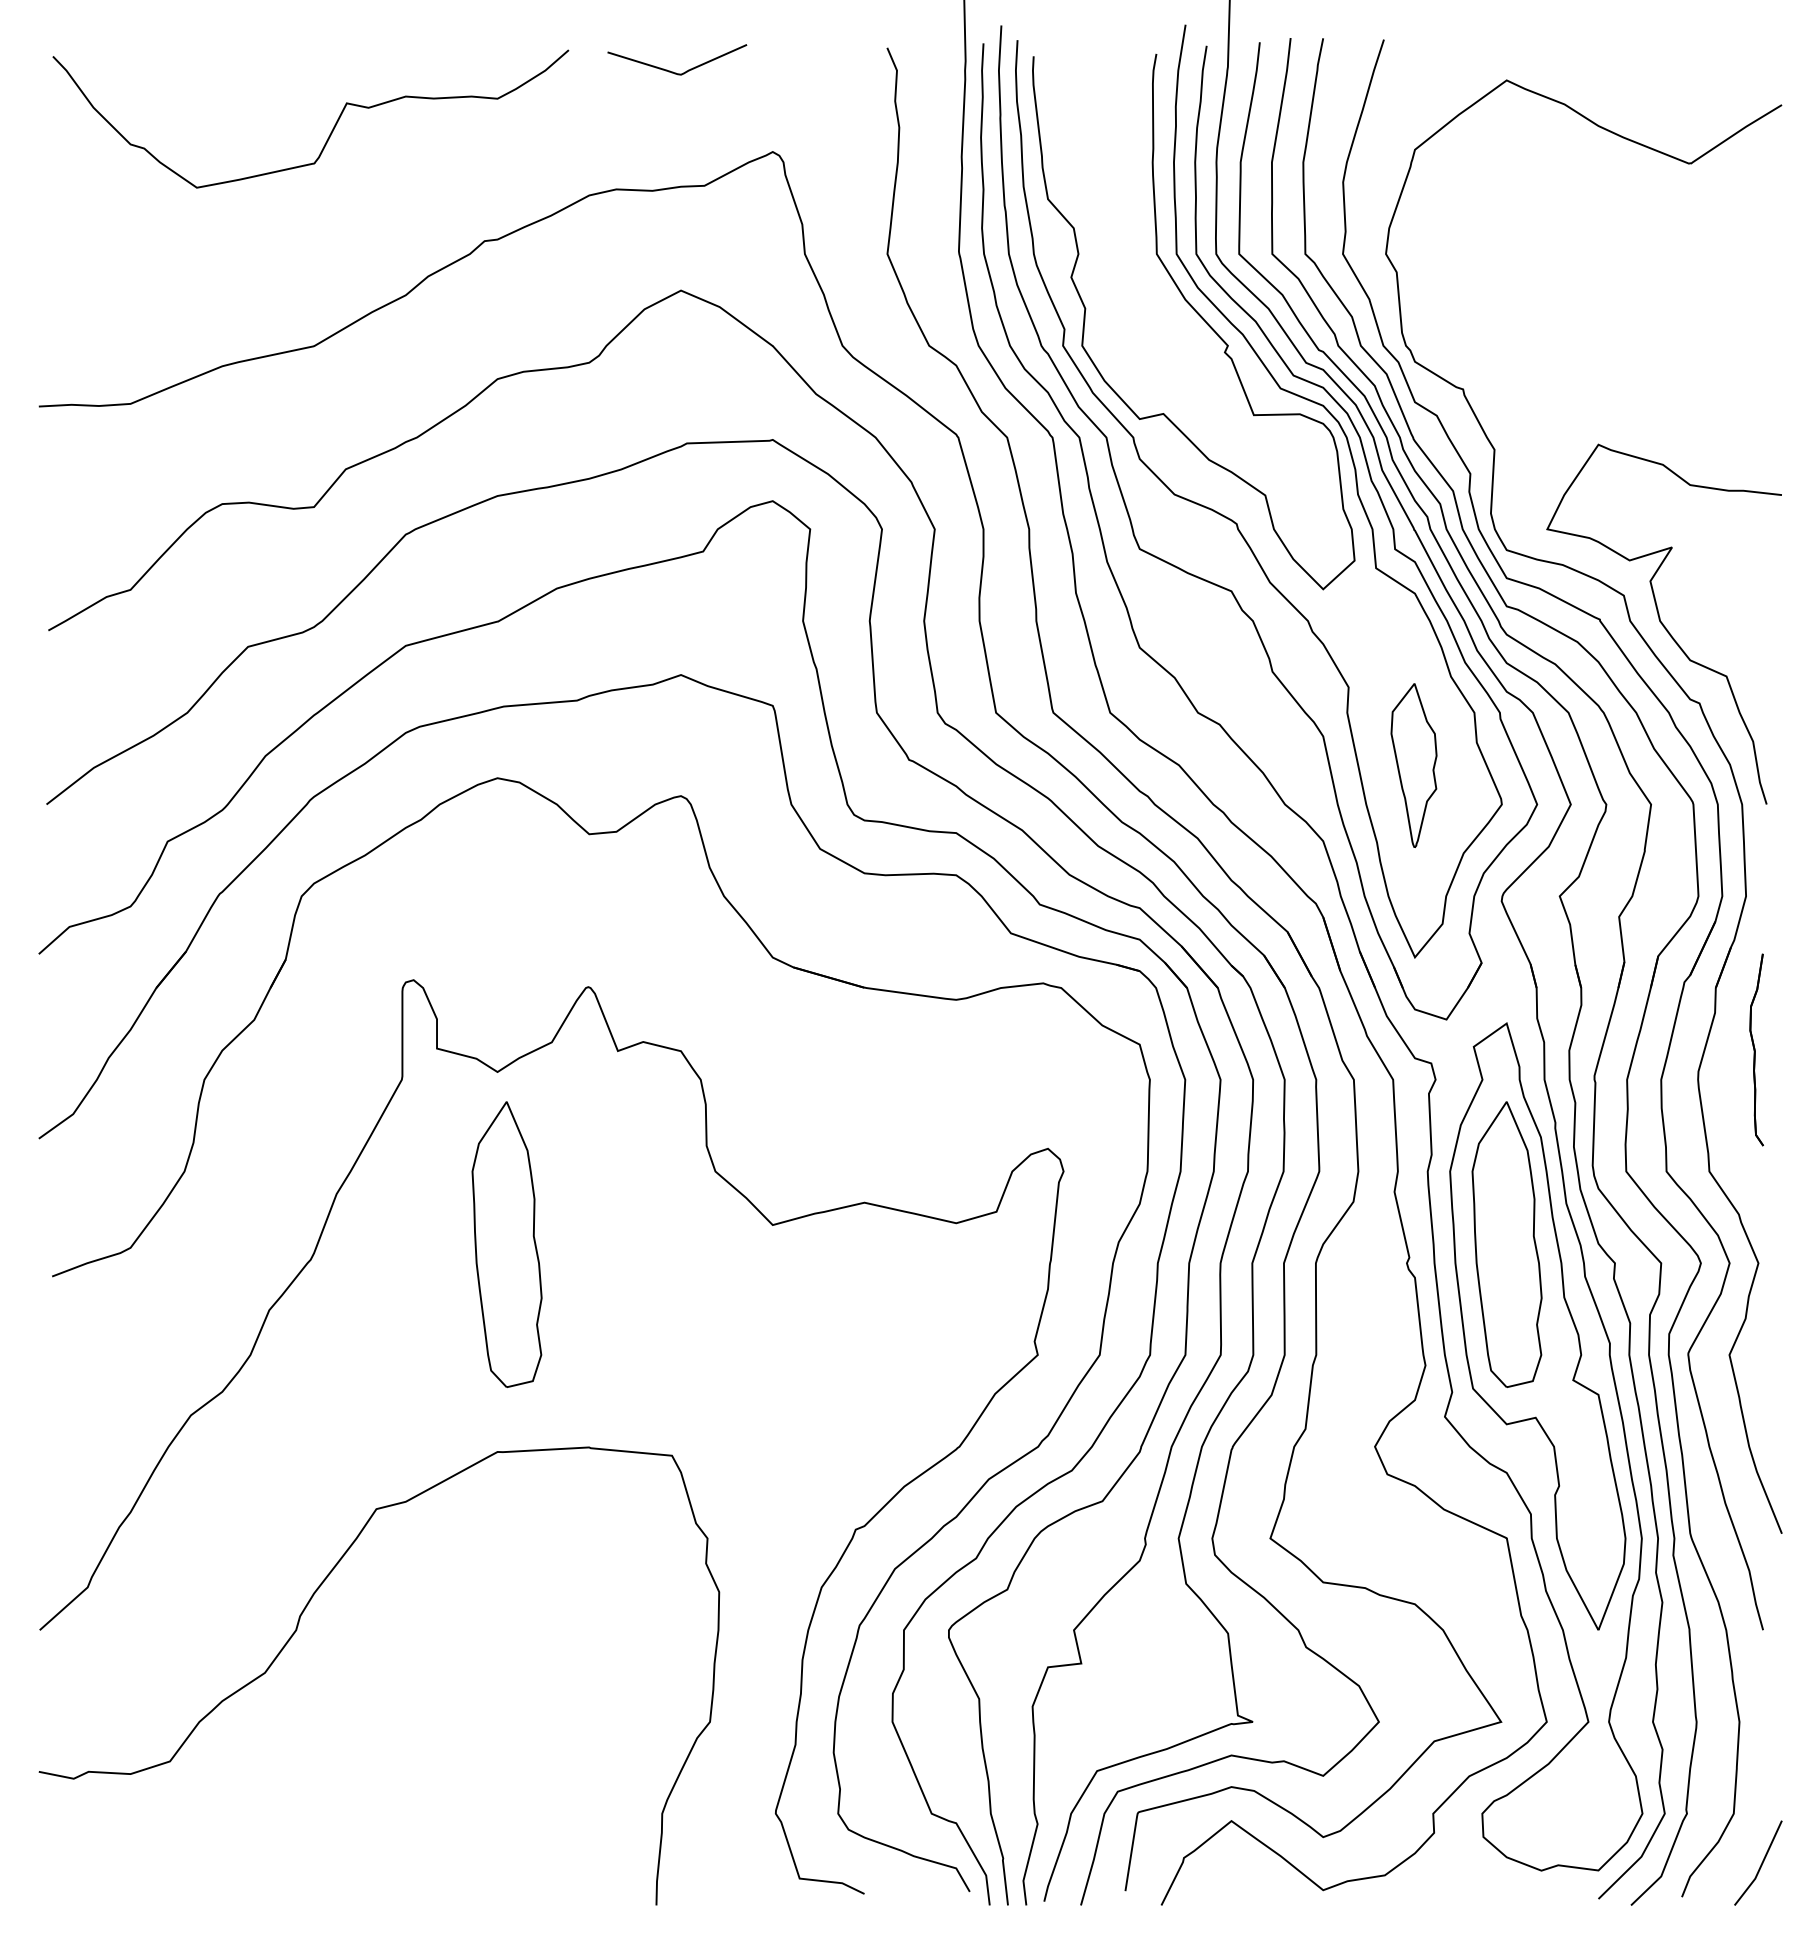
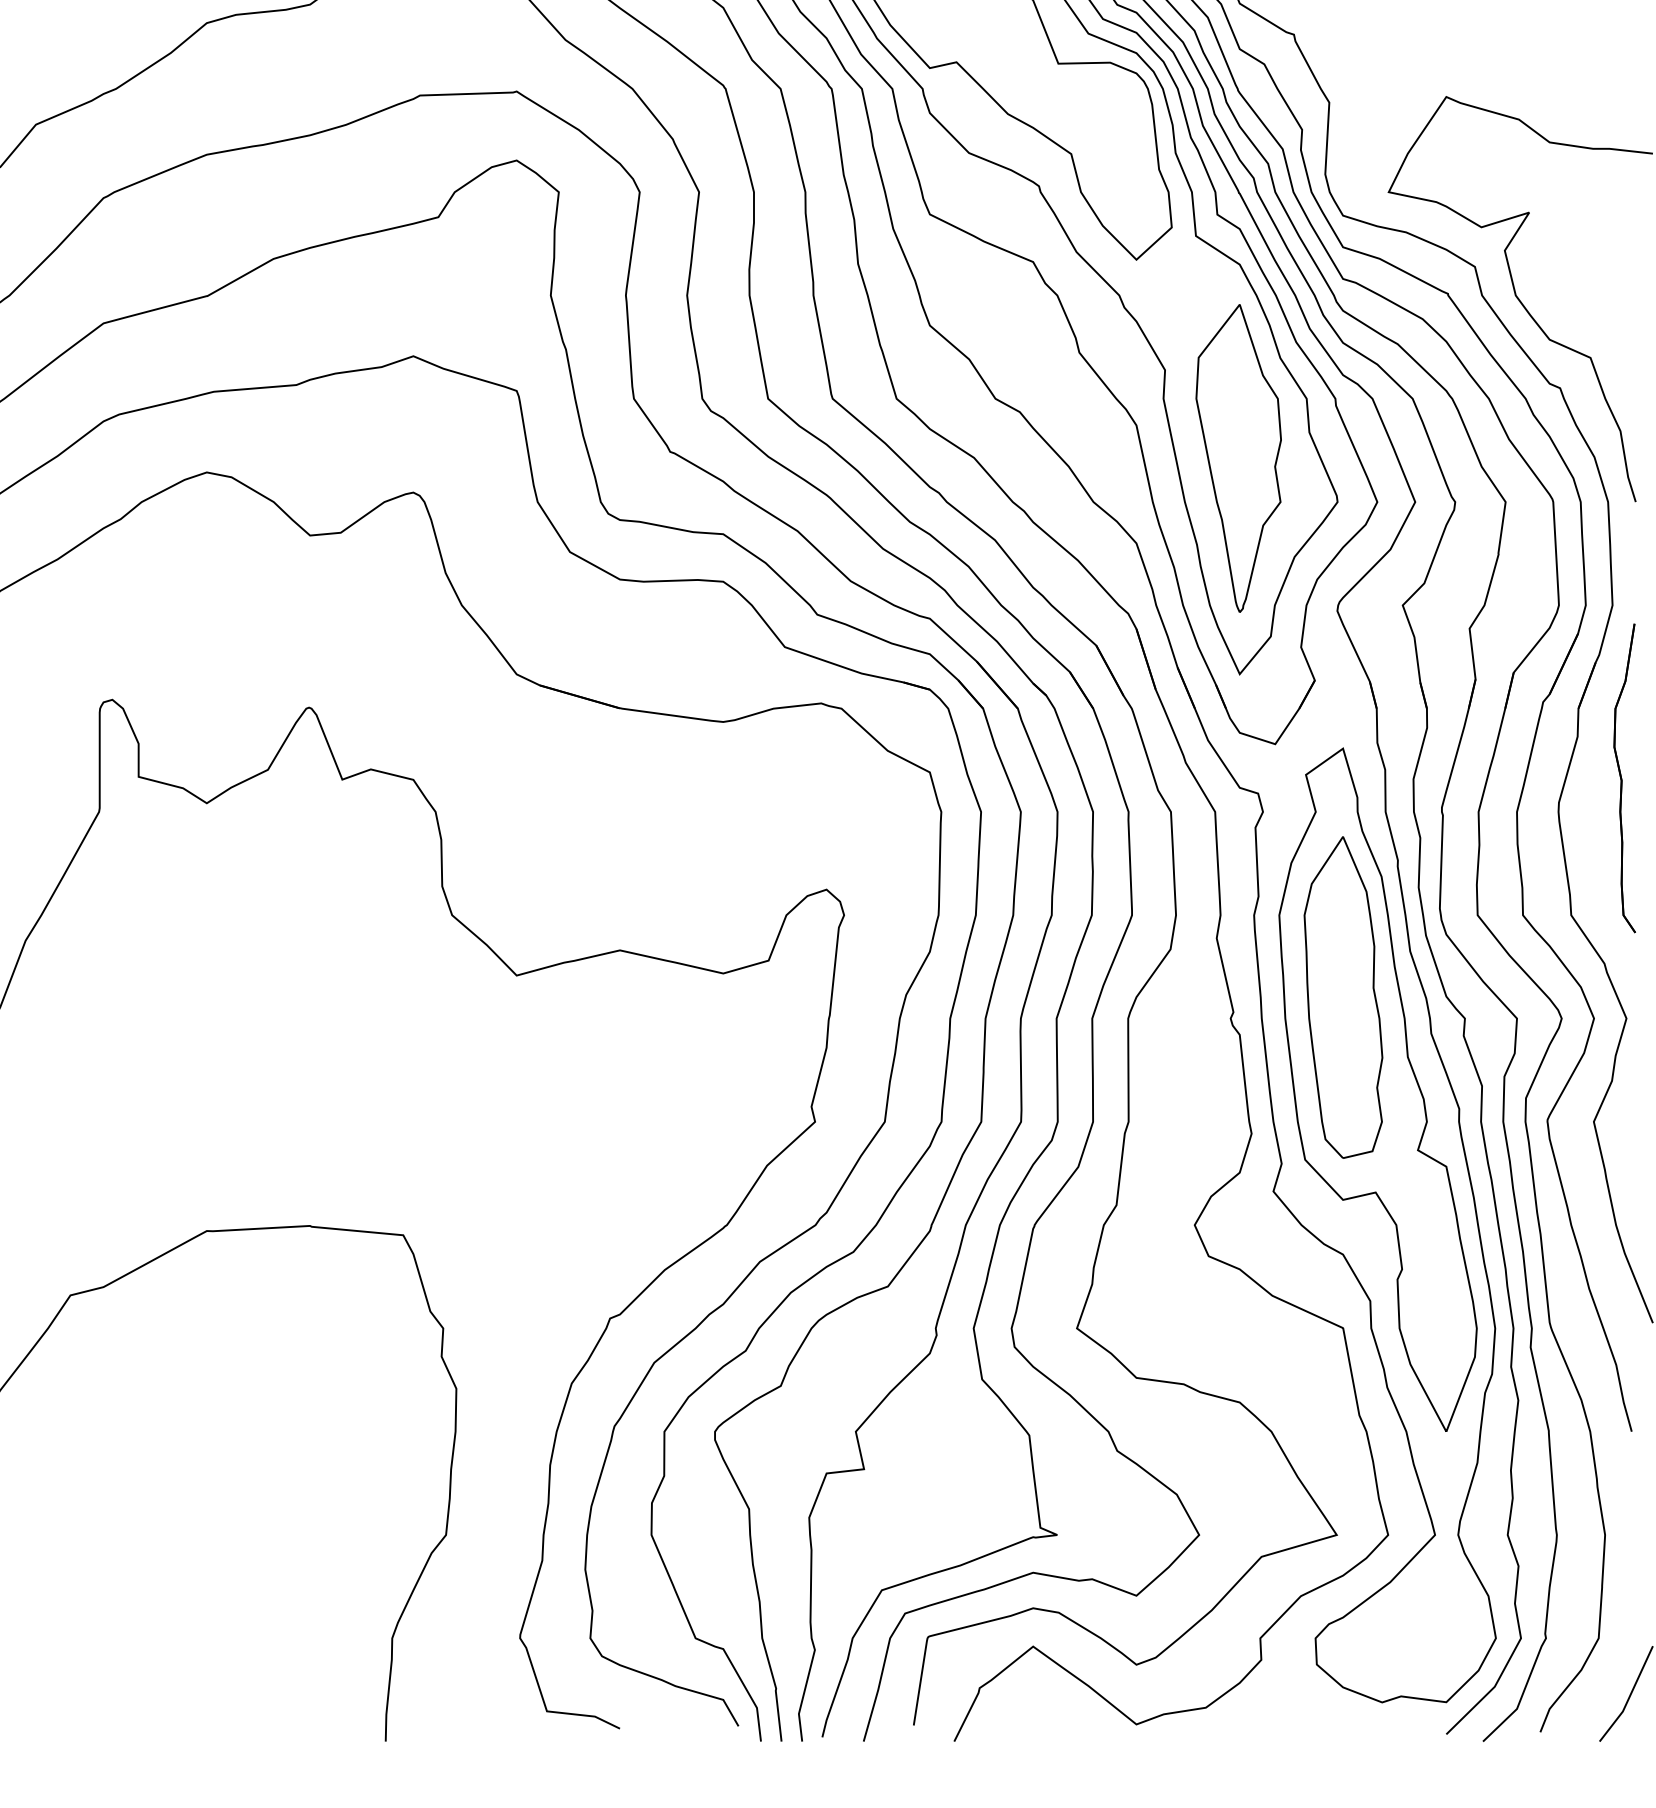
part: (1413, 765) -> (1238, 458), size x1.67
part: (1756, 1049) -> (1624, 777), size x1.43
part: (506, 1244) -> (216, 997), removed

